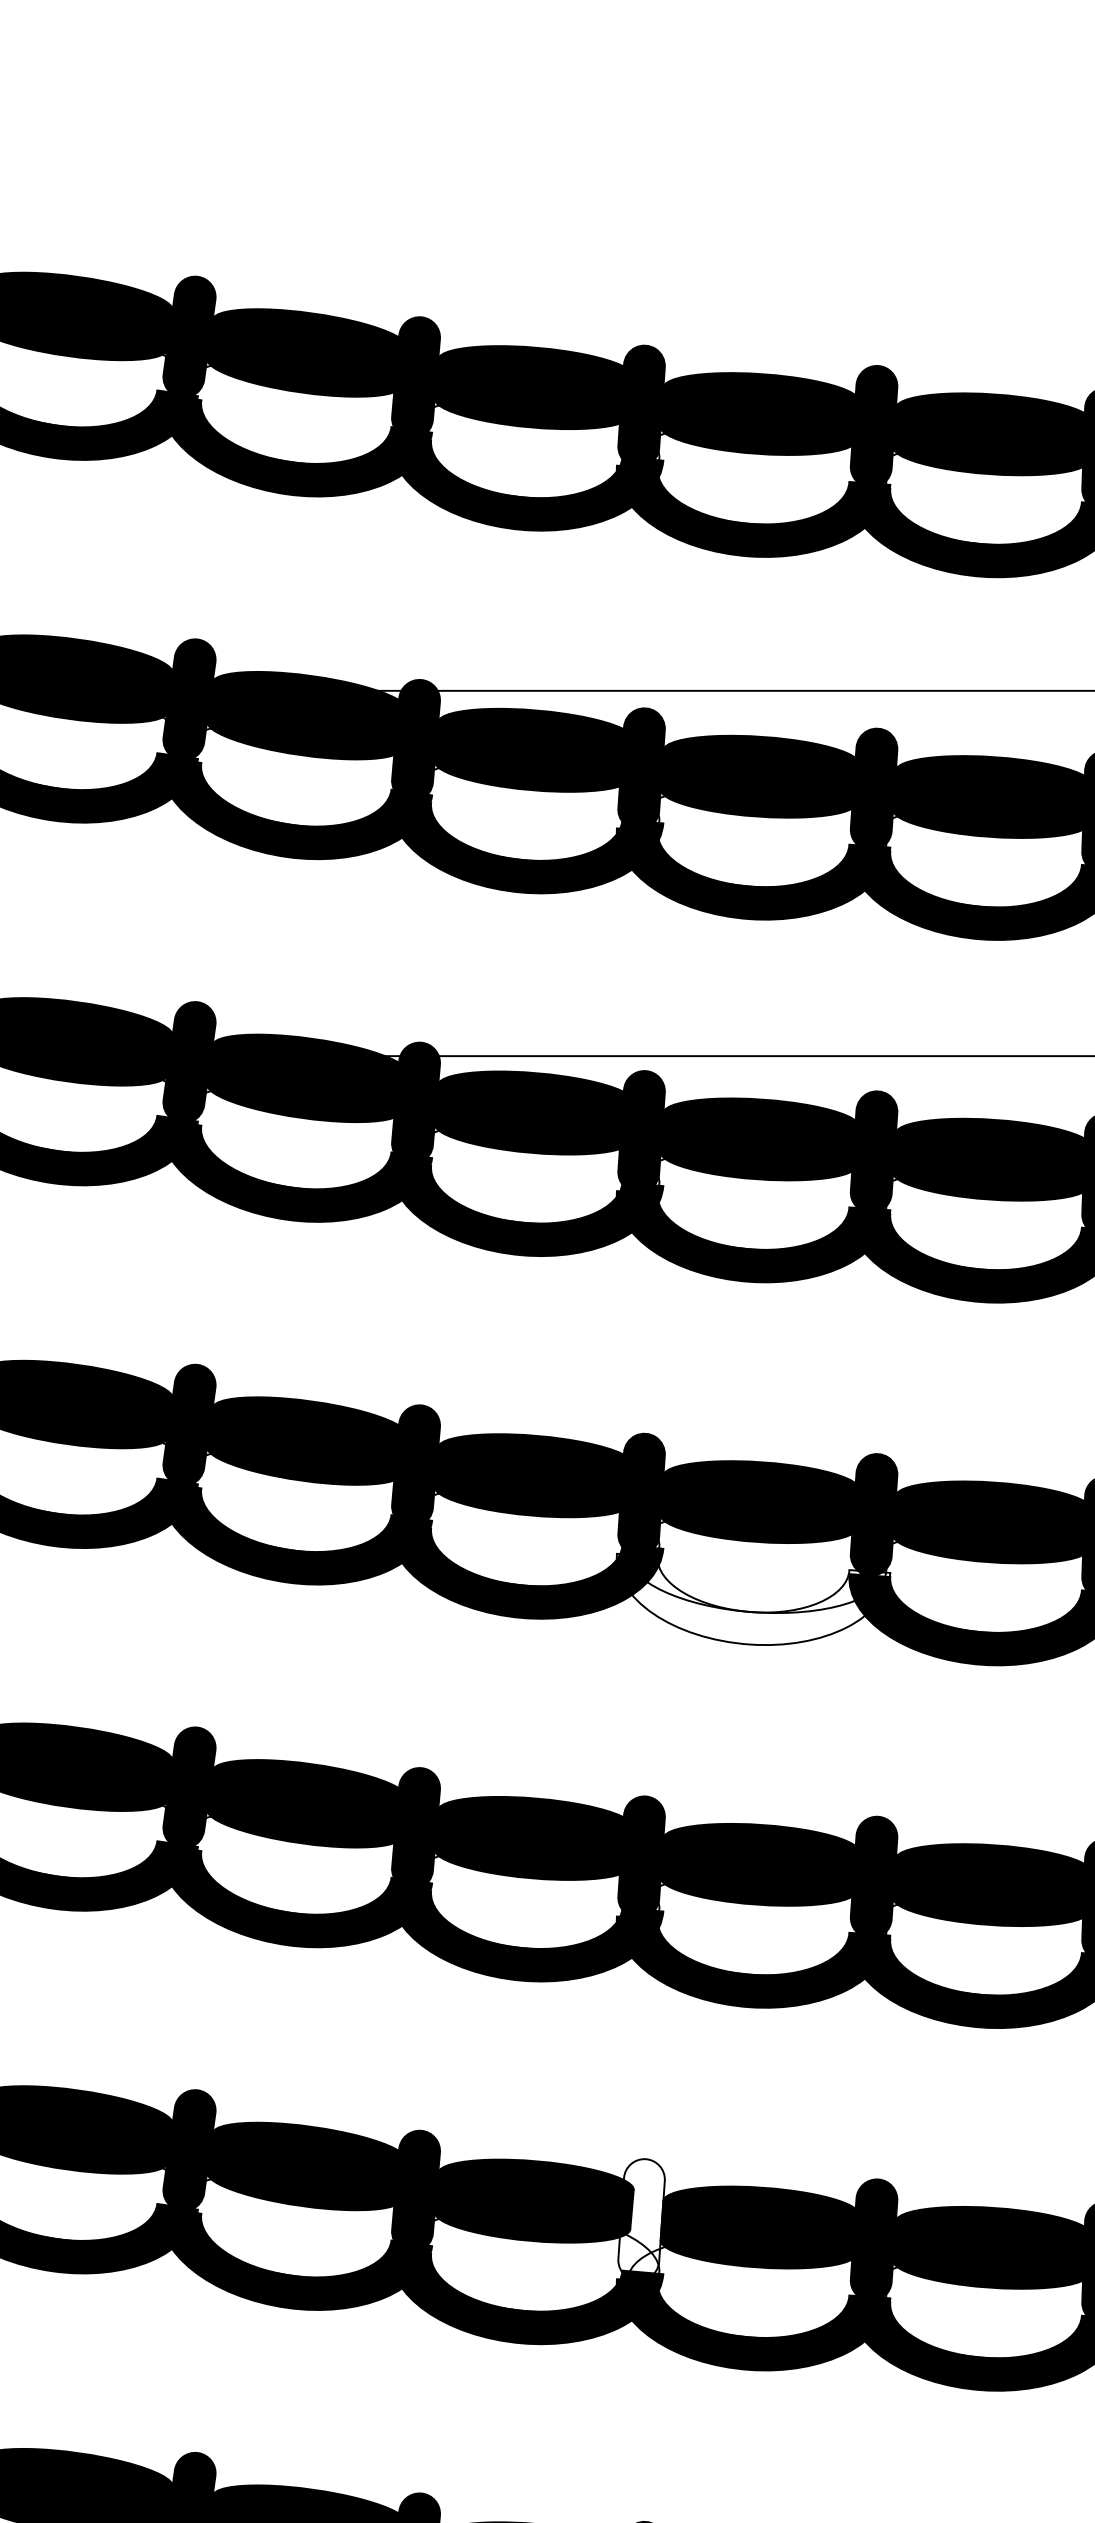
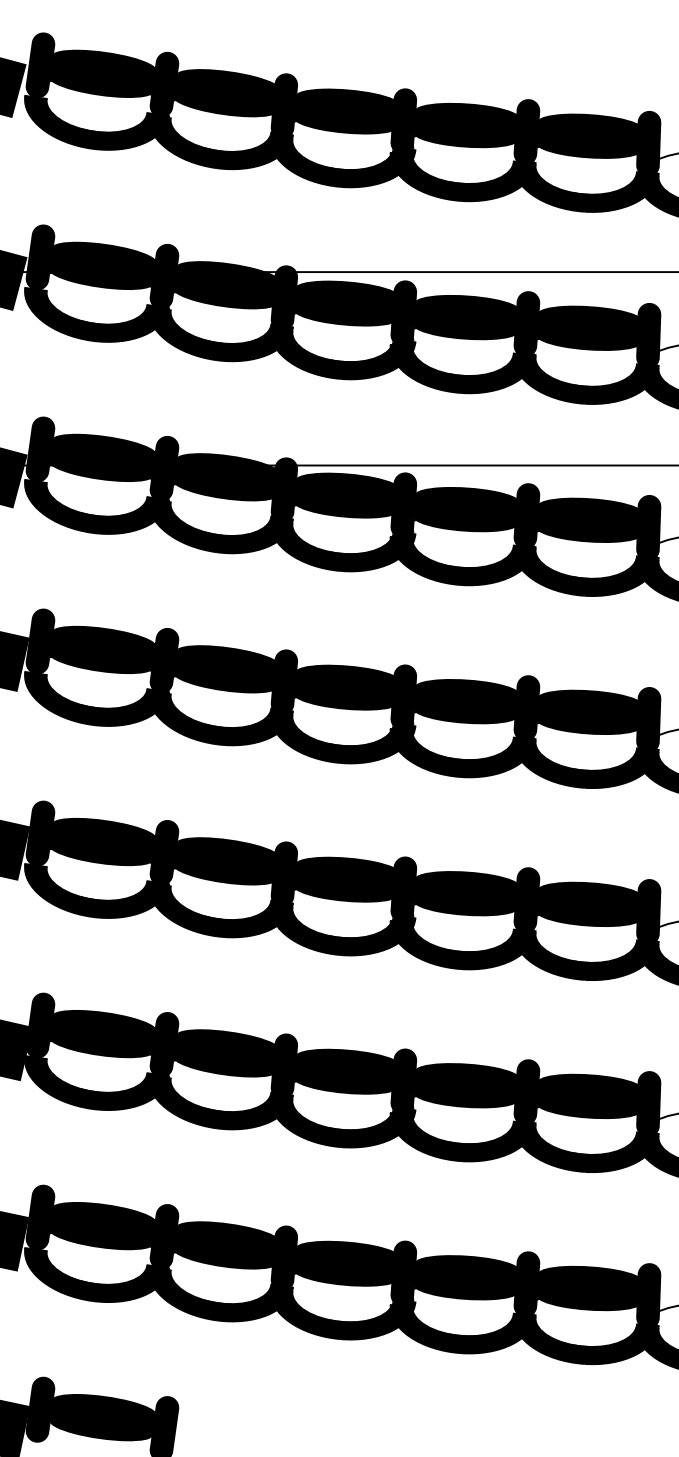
fill: (752, 1600) -> (462, 753), added
fill: (640, 2219) -> (403, 1081), added

